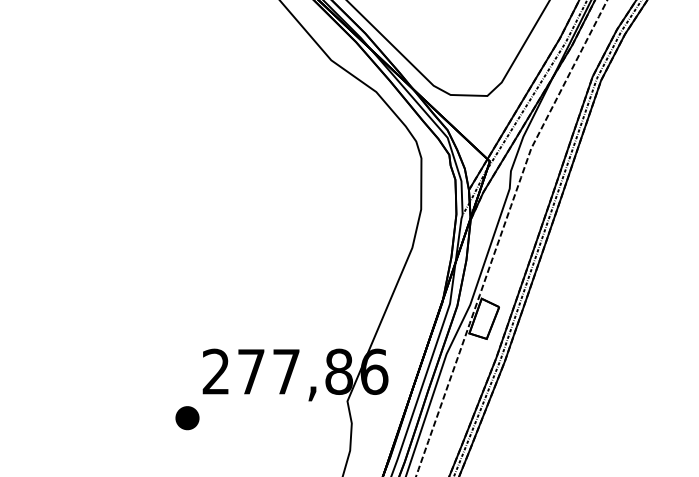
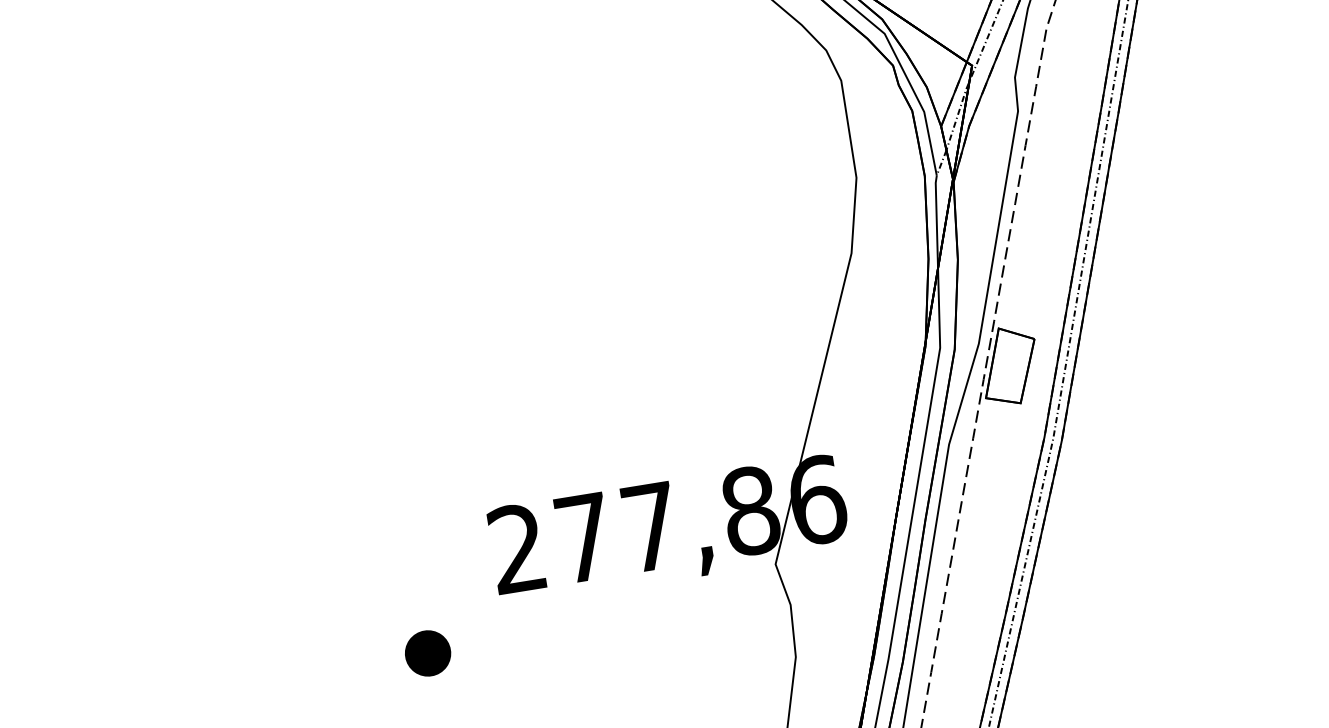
part: (187, 418) -> (428, 654), moved

